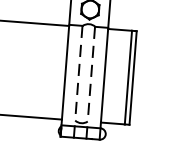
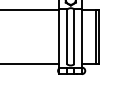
line: (79, 74) -> (67, 37), dashed -> solid
line: (91, 75) -> (74, 37), dashed -> solid

